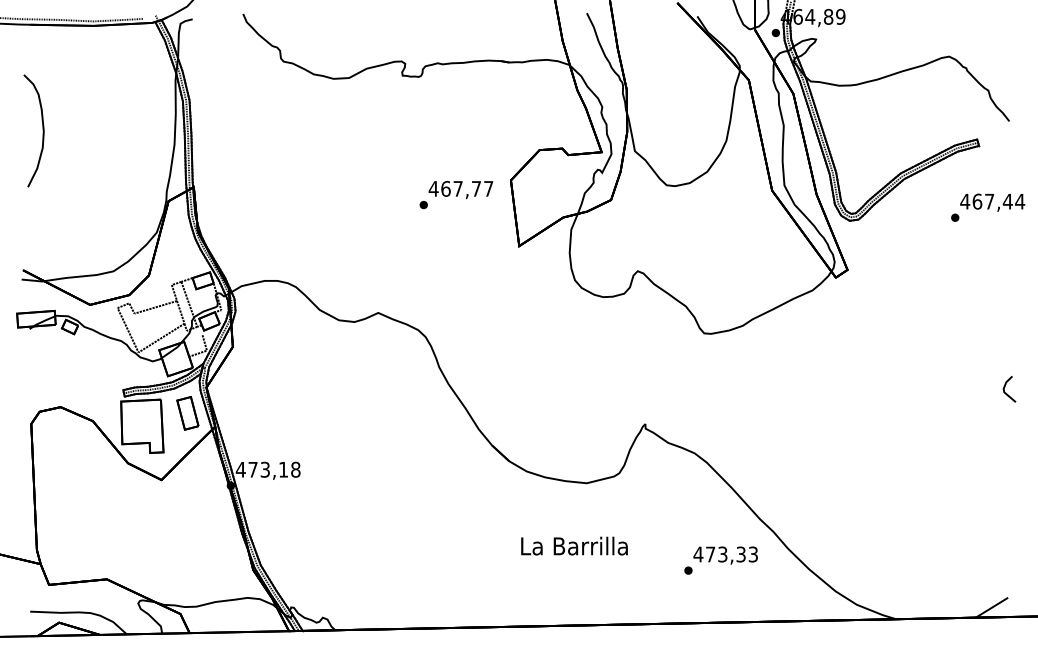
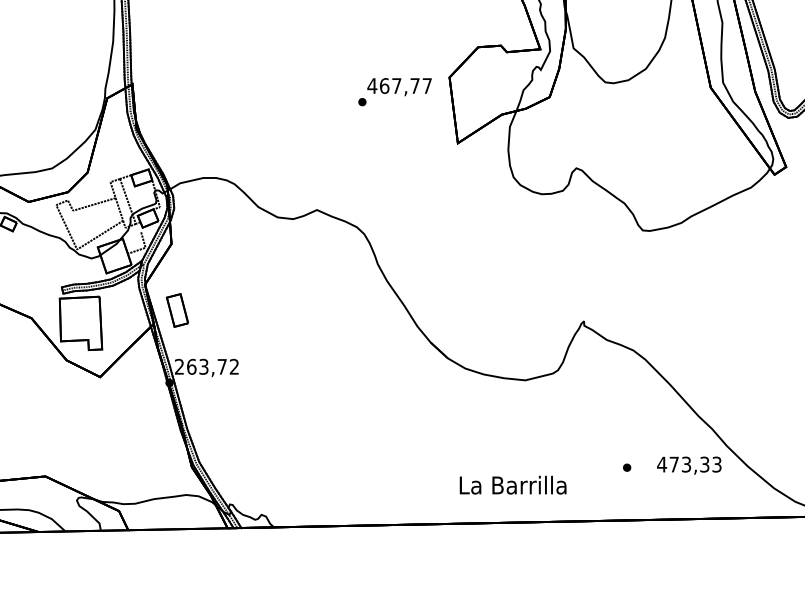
part: (187, 413) -> (177, 310), moved
text: (267, 469) -> (206, 366), 473,18 -> 263,72
text: (574, 545) -> (513, 484), moved
text: (725, 555) -> (689, 465), moved

